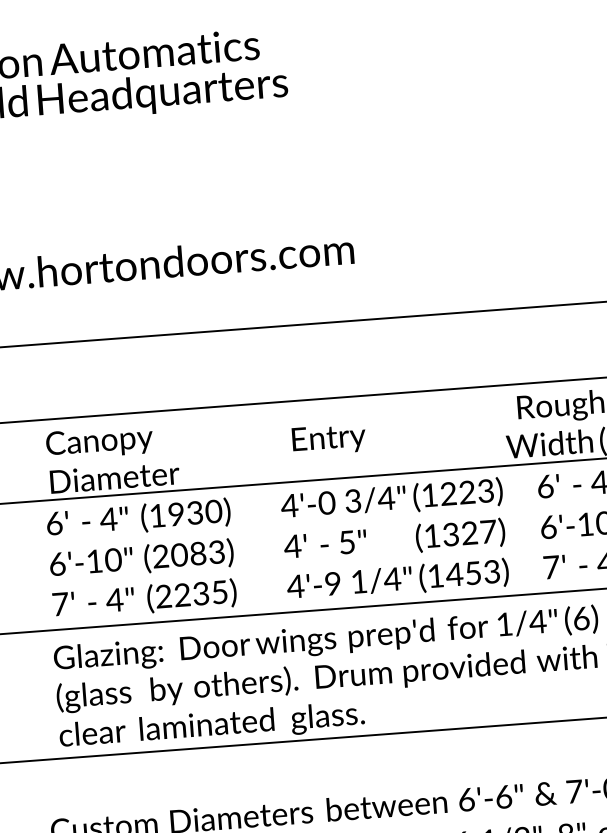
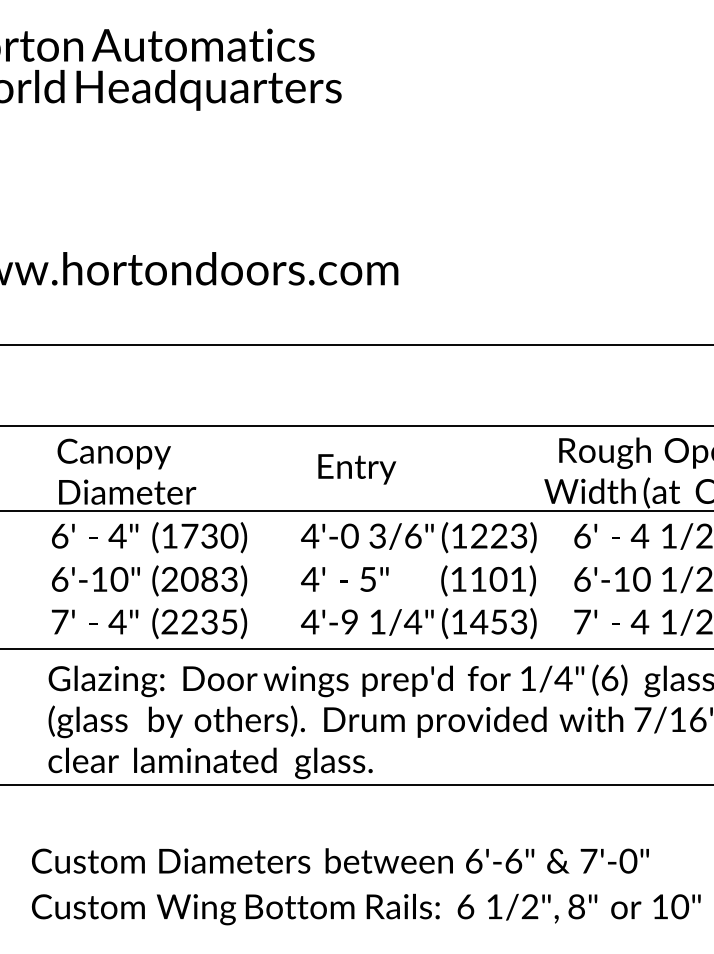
text: (385, 498) -> (412, 536), 3/4" -> 3/6"
text: (176, 513) -> (189, 535), (1930) -> (1730)
text: (469, 532) -> (498, 578), (1327) -> (1101)

